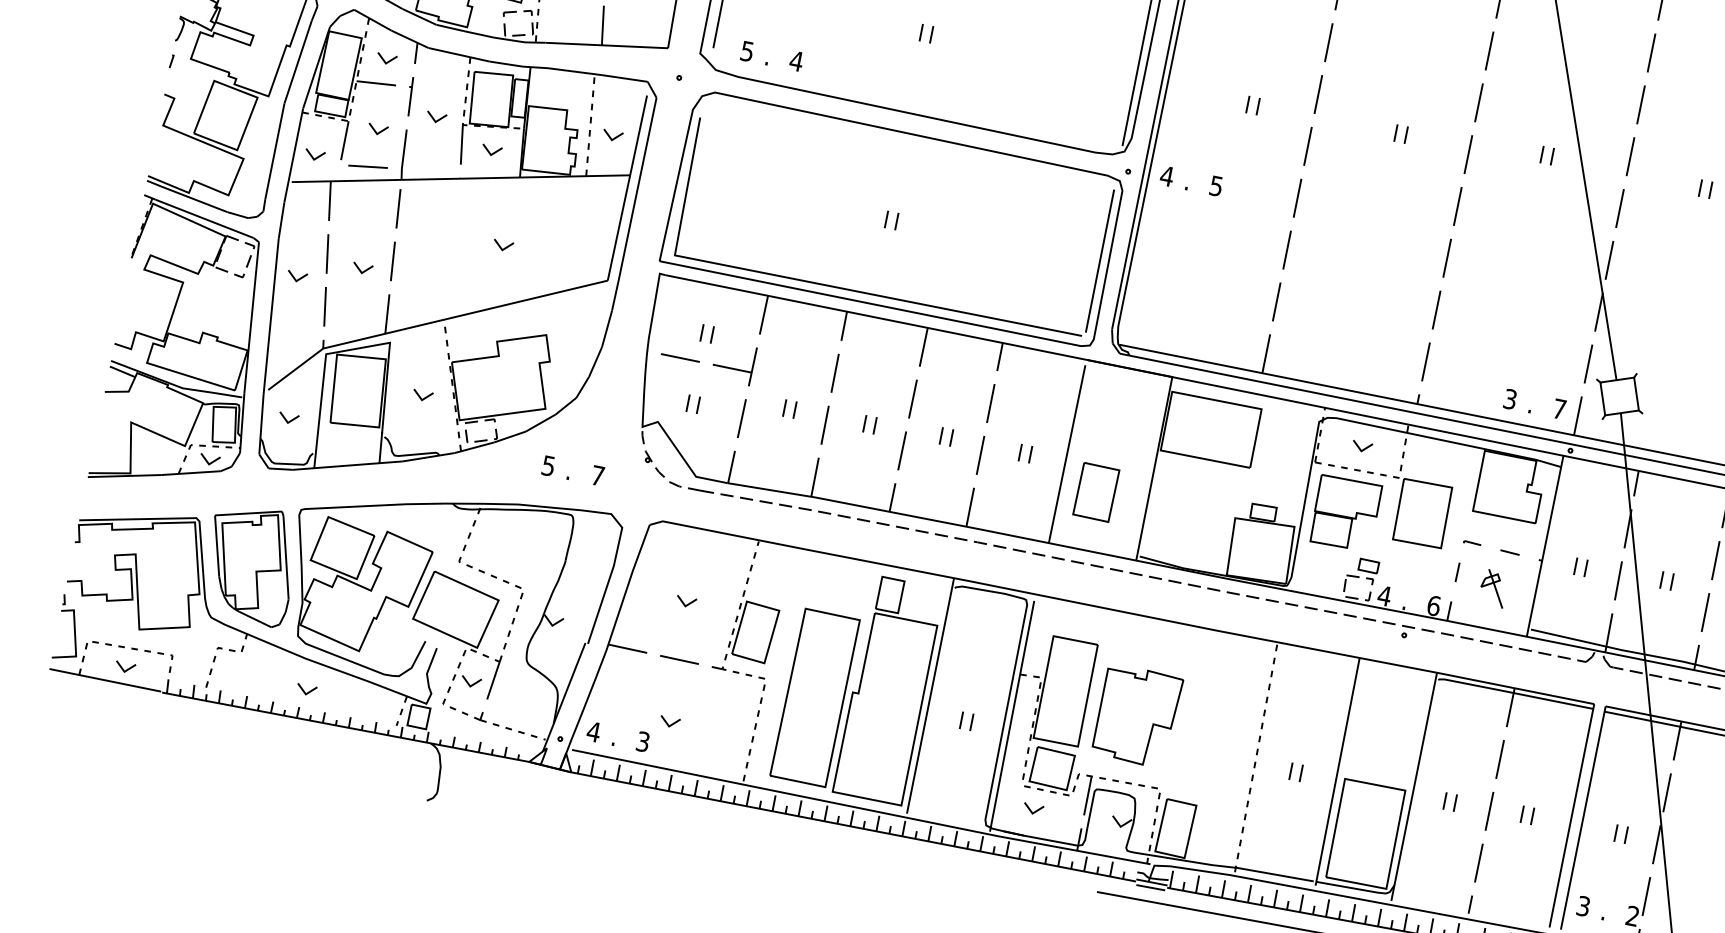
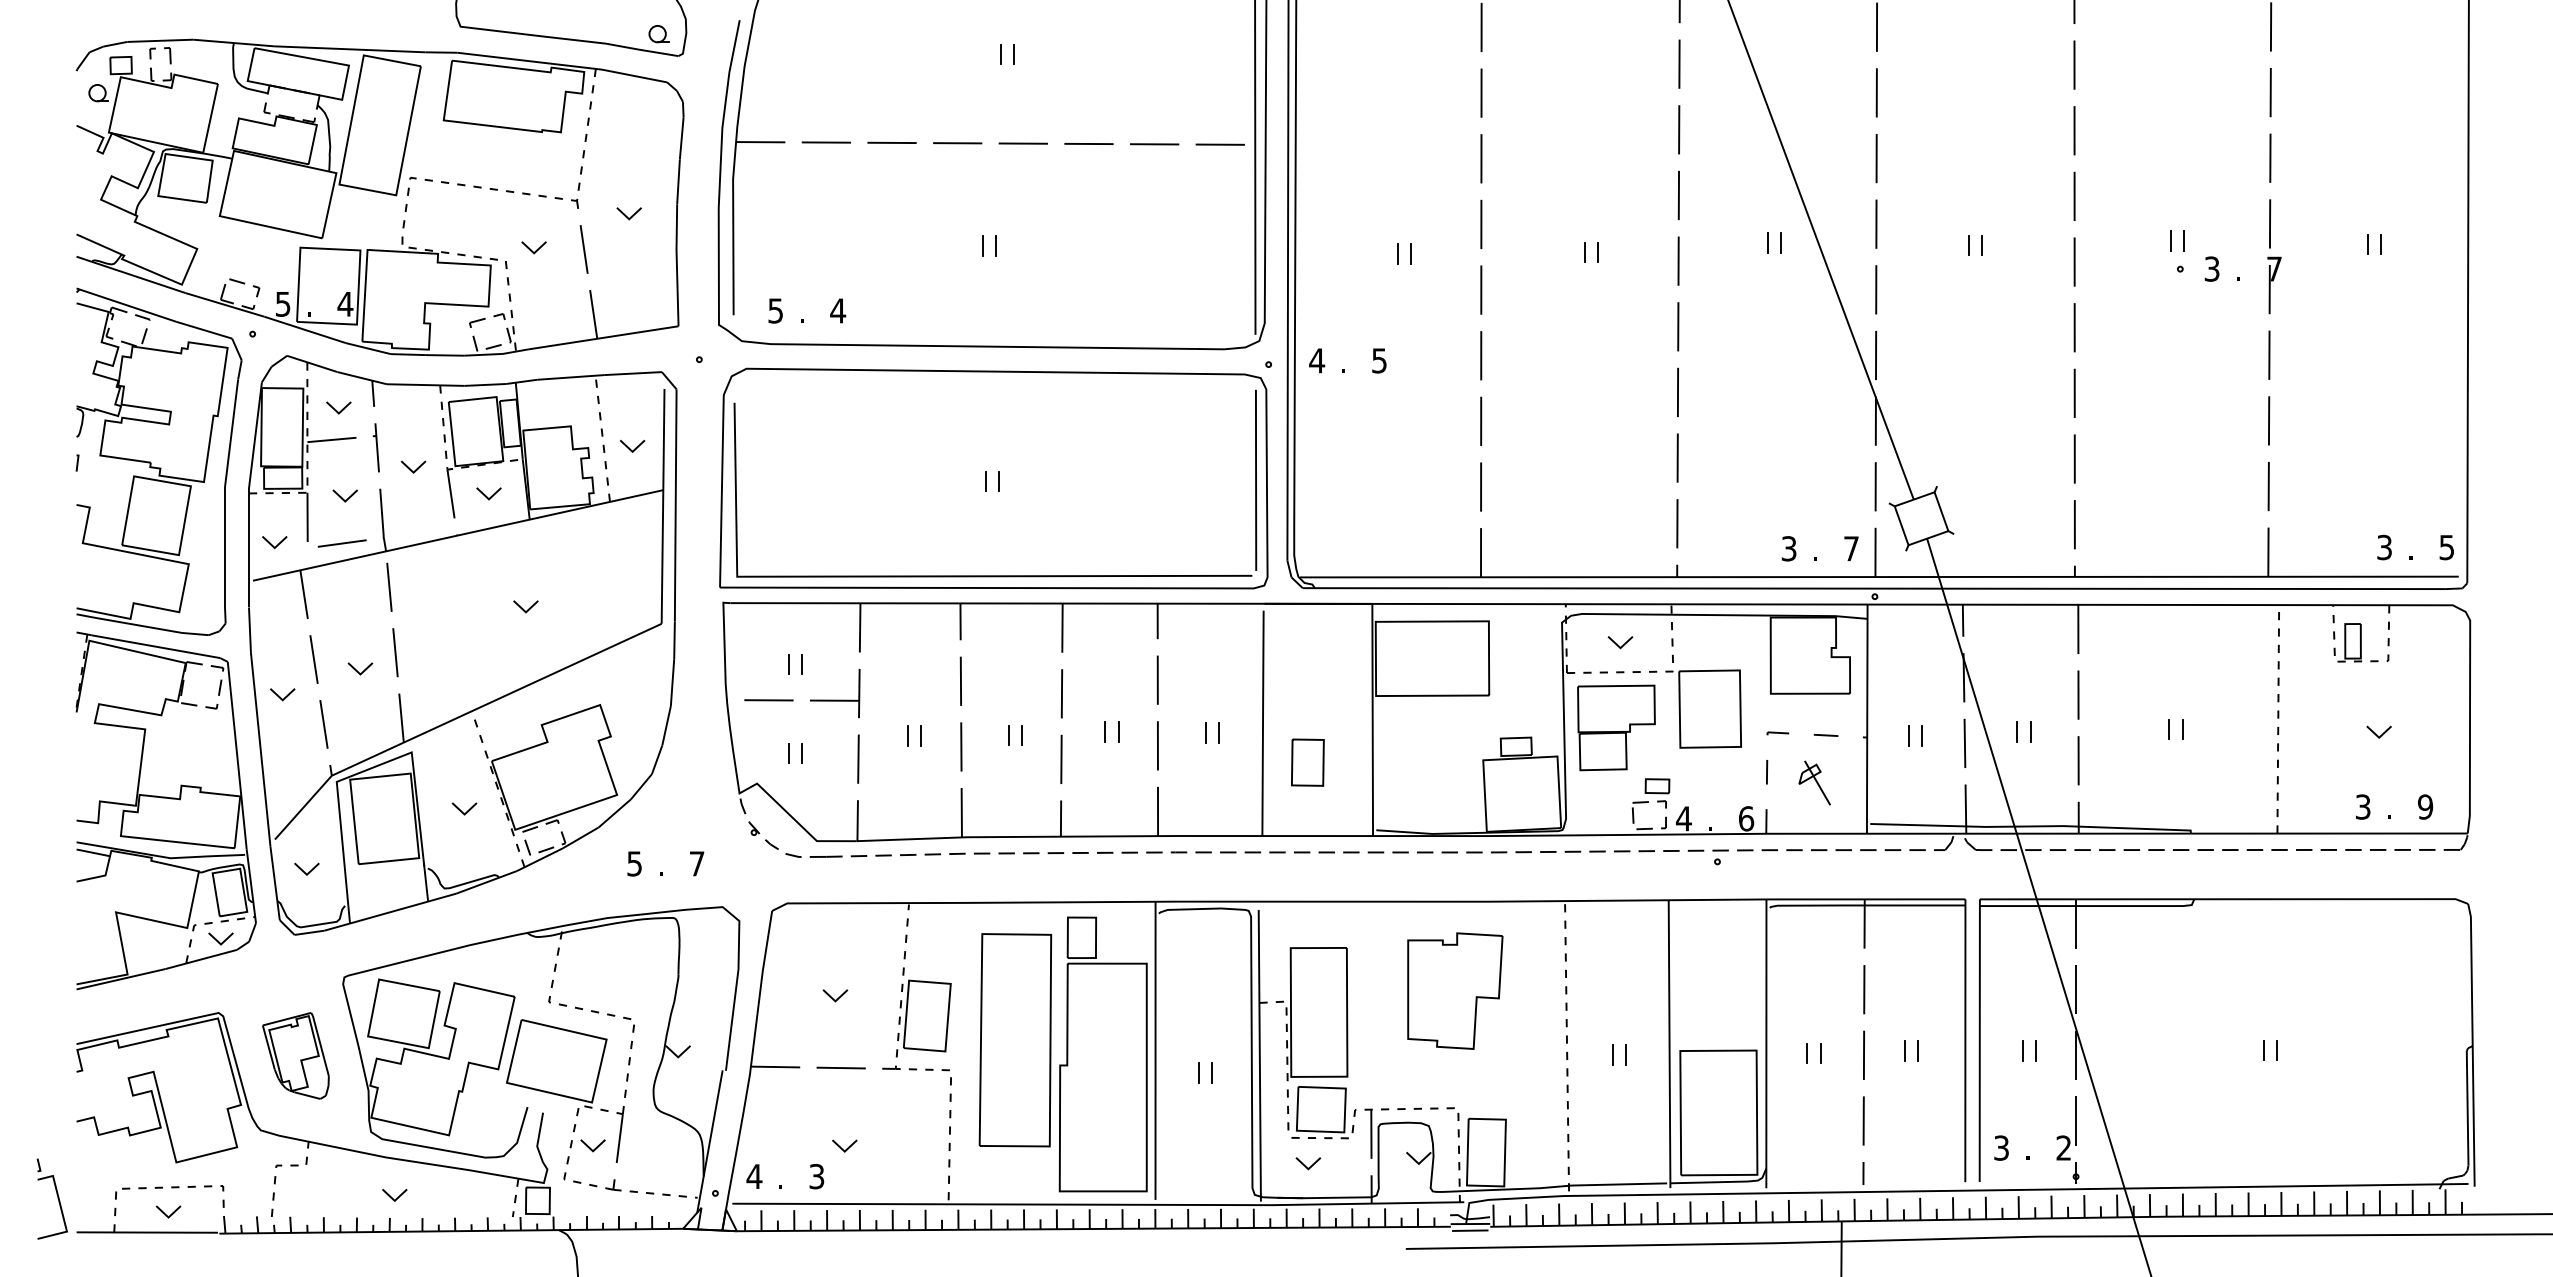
part: (1096, 492) -> (1307, 762), size x0.7
part: (250, 563) -> (295, 1055), size x0.6
part: (69, 627) -> (51, 1198), moved
part: (815, 698) -> (1015, 1040), moved
part: (1137, 715) -> (1455, 990), moved

